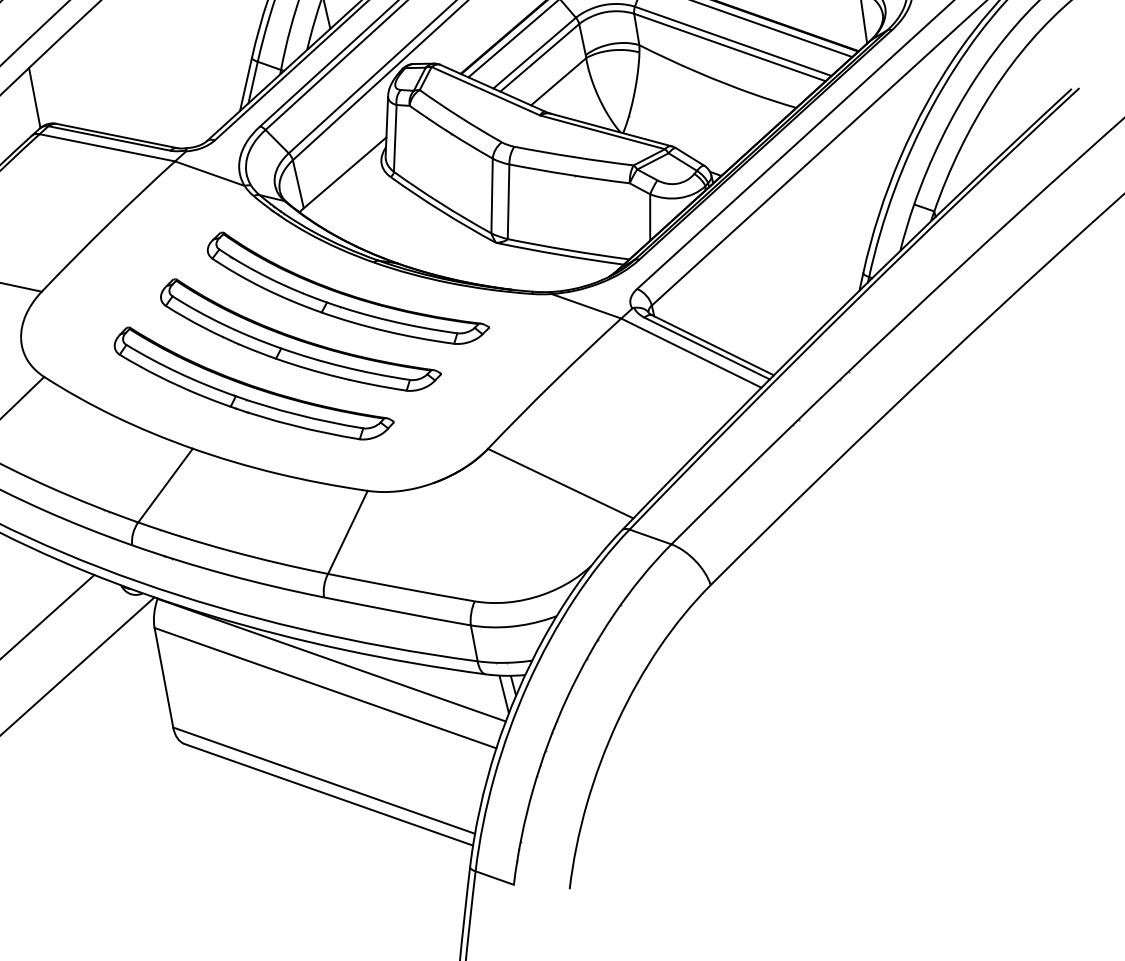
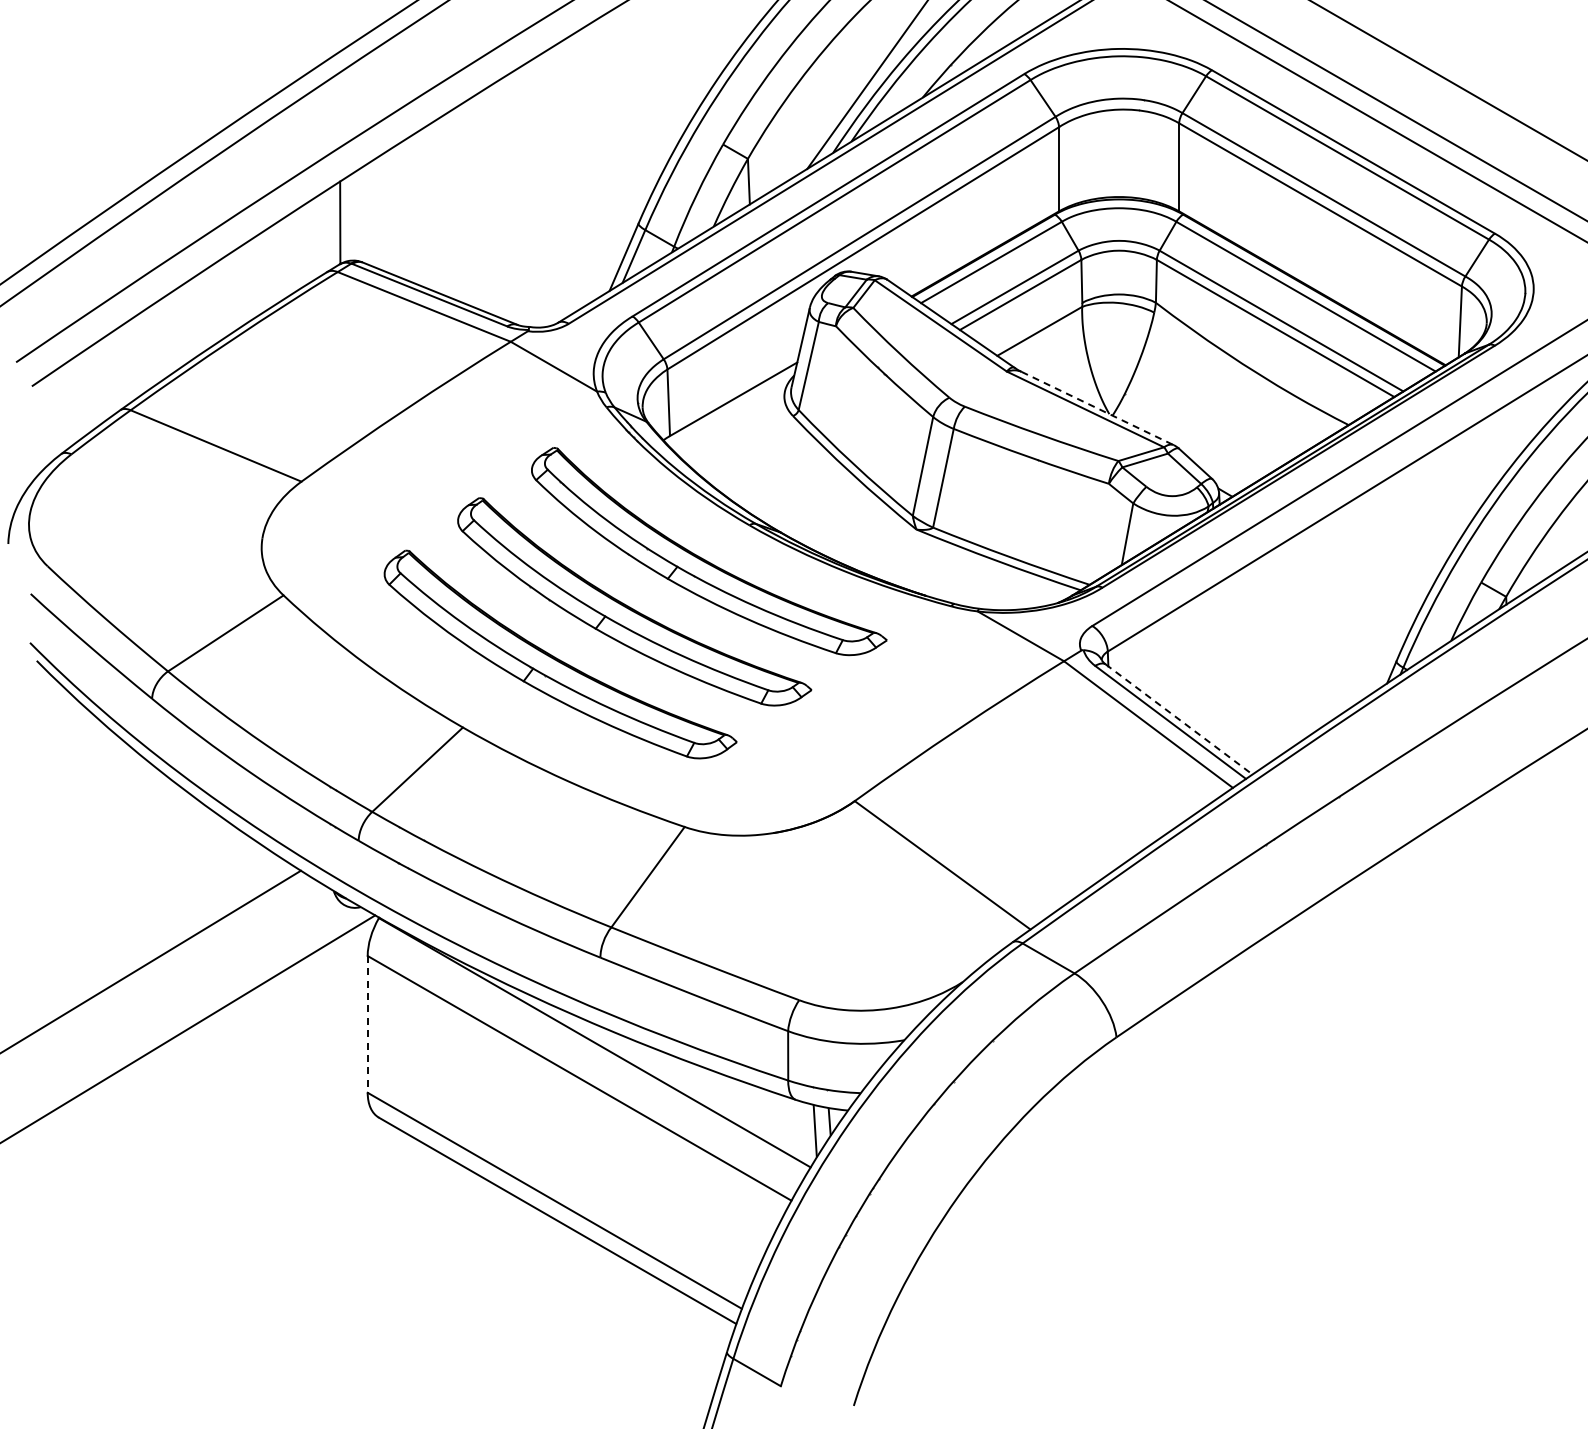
line: (611, 129) -> (1098, 408), solid -> dashed
line: (713, 345) -> (1179, 719), solid -> dashed
line: (163, 677) -> (367, 1024), solid -> dashed

